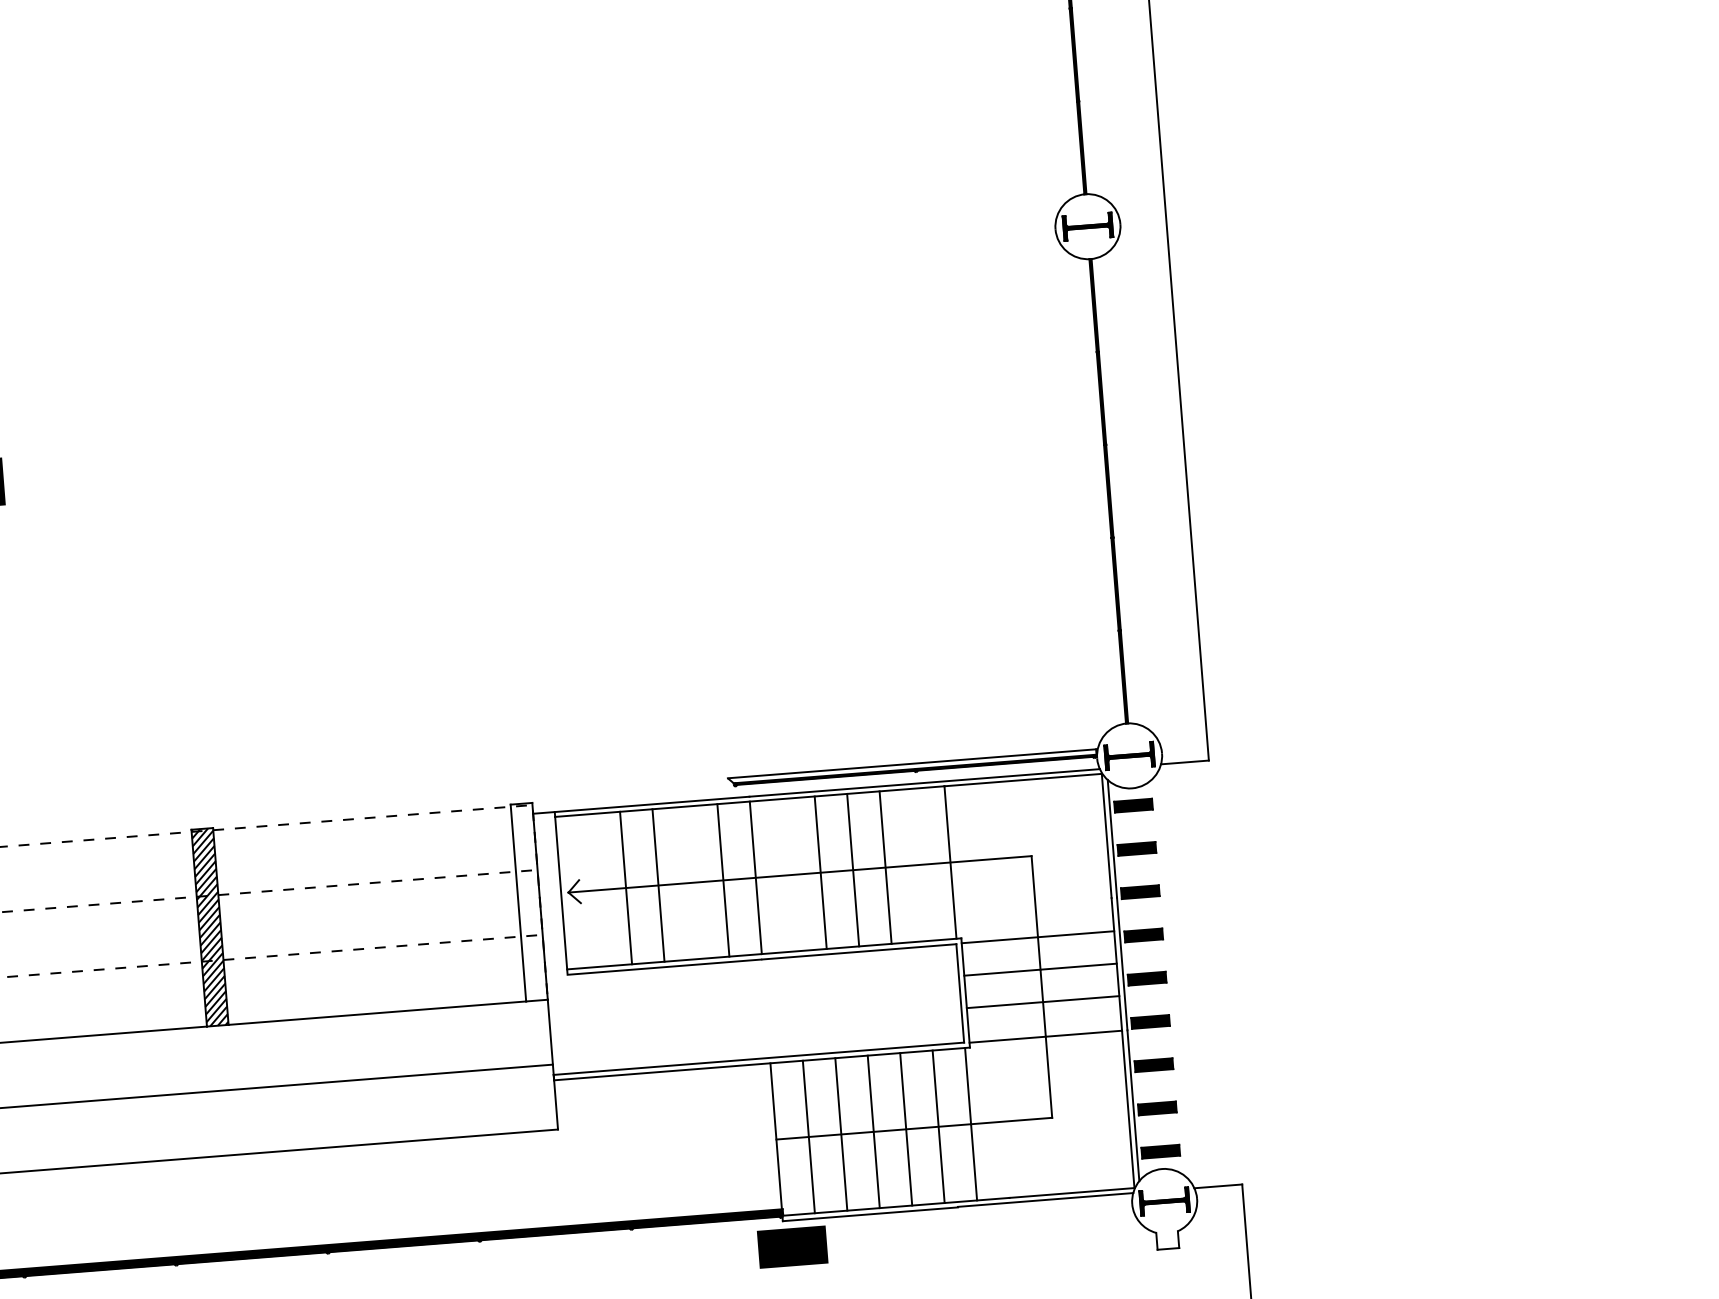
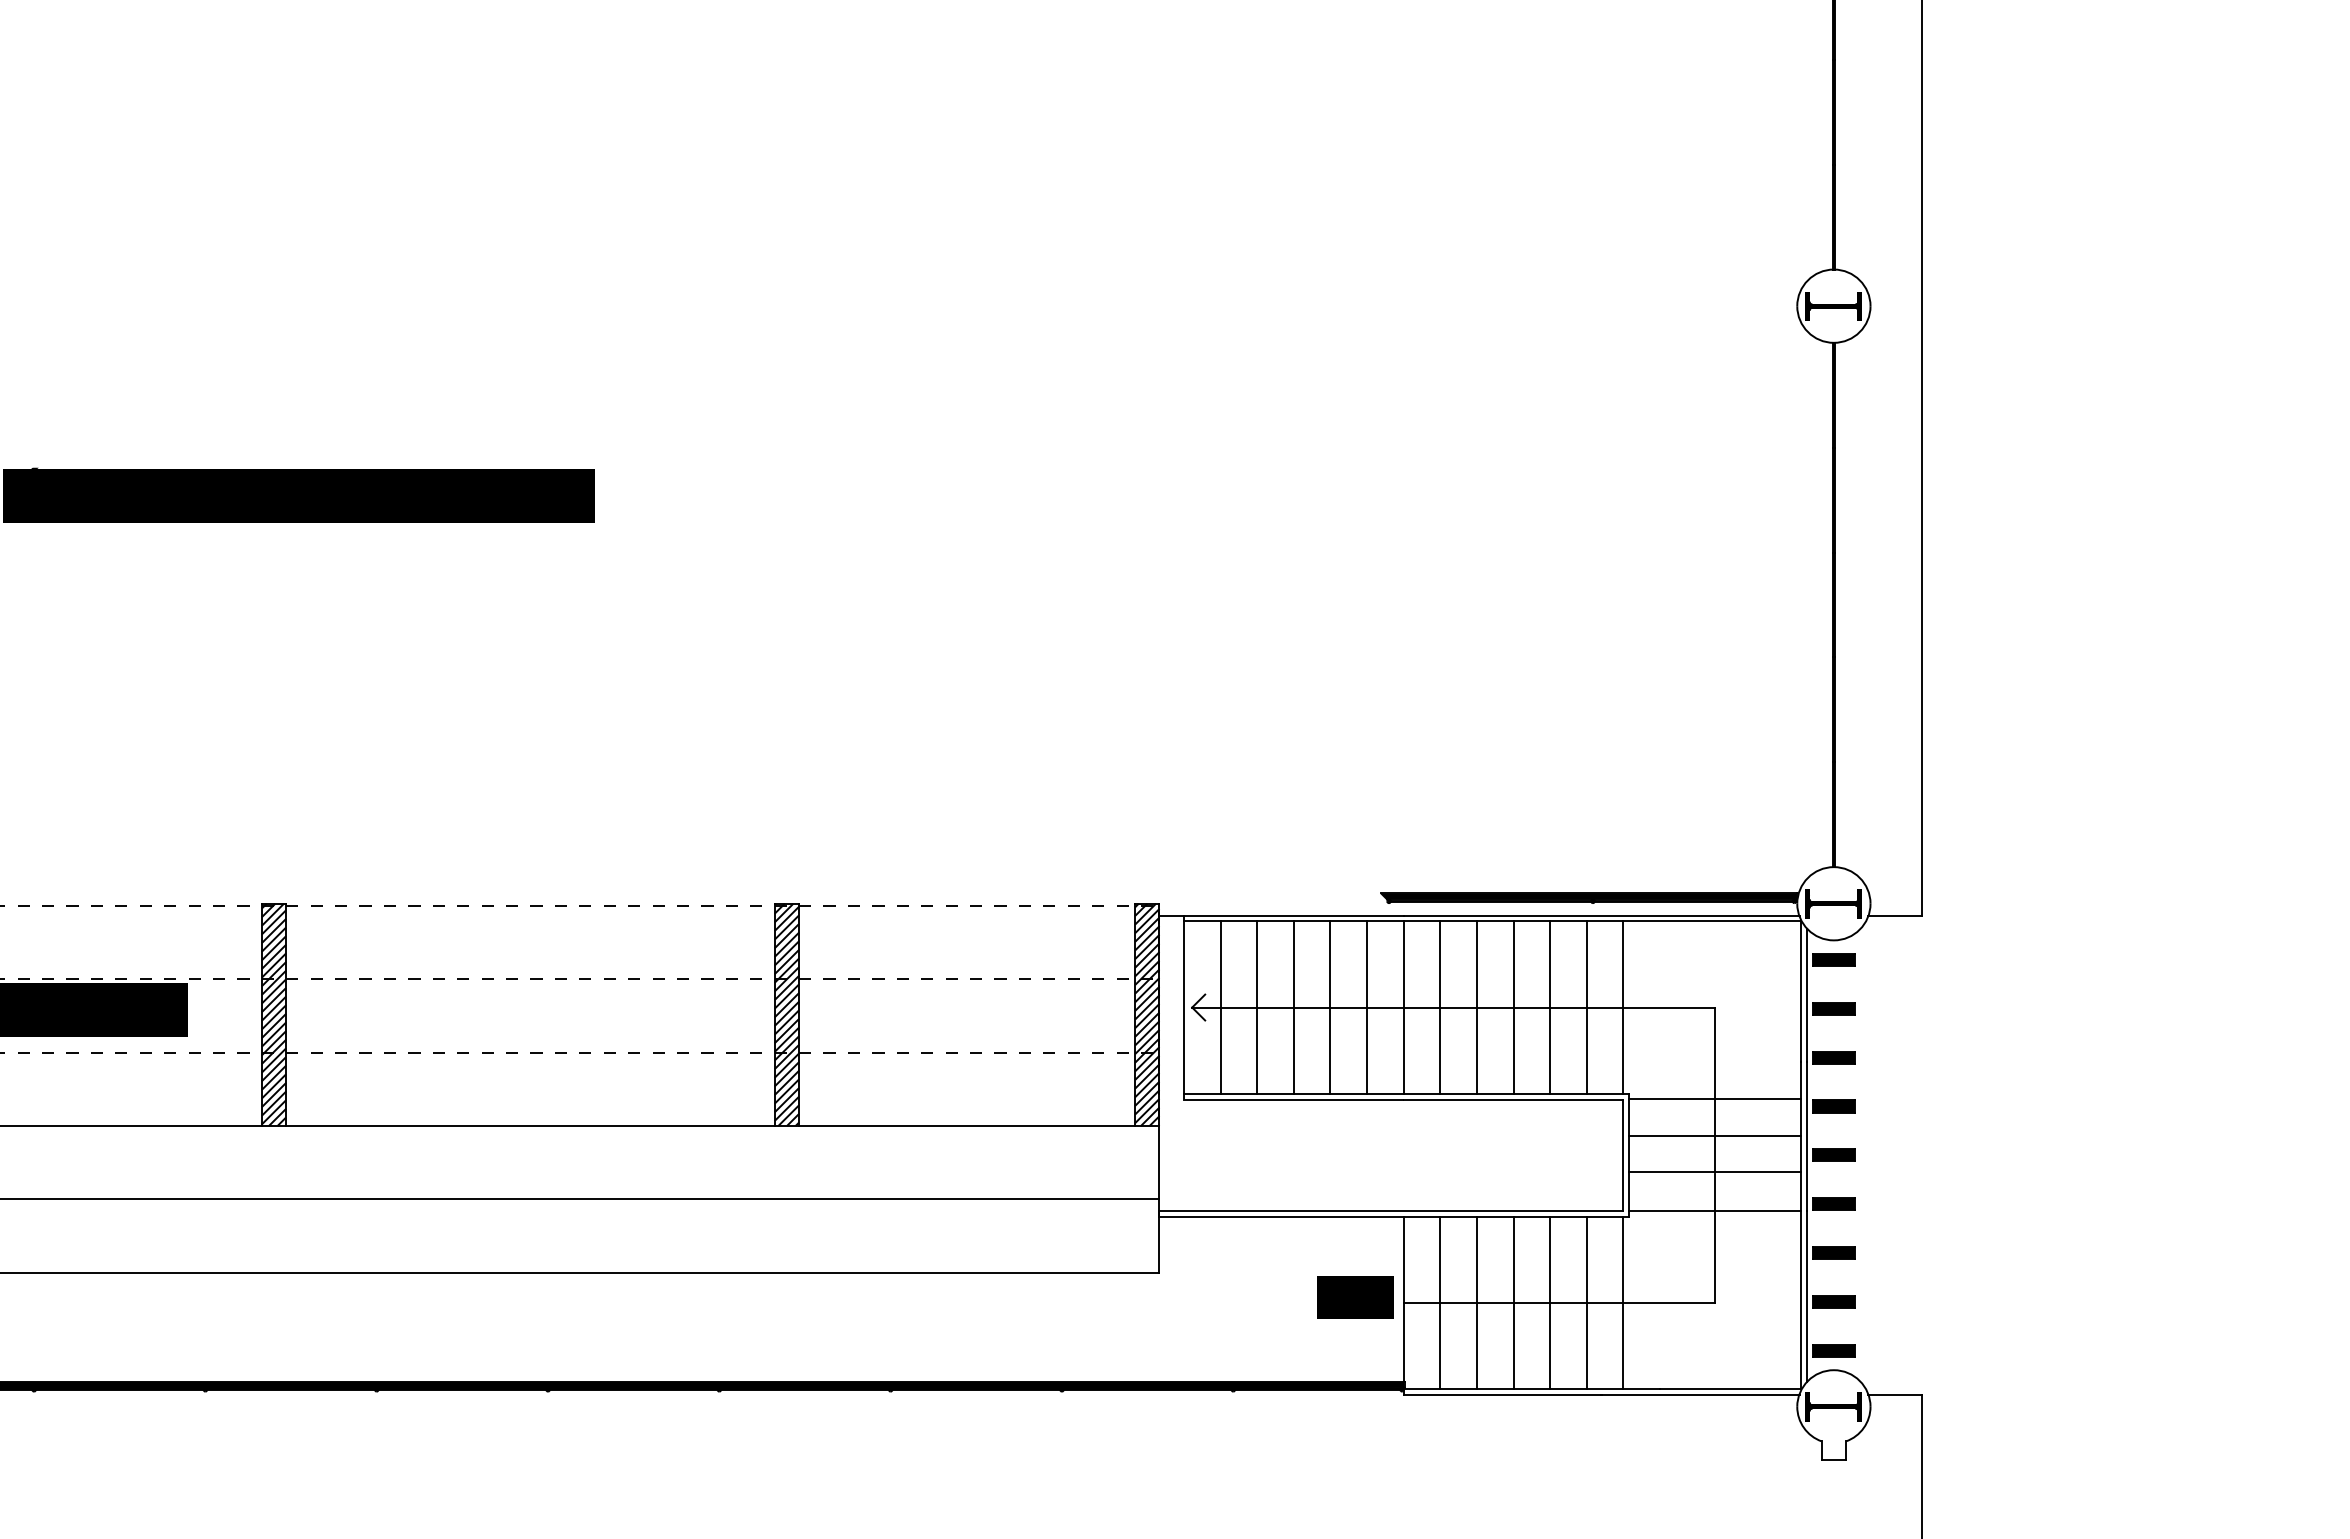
fill: (911, 766) -> (1588, 896), added
line: (917, 865) -> (1586, 1007), added
line: (788, 875) -> (1440, 1007), added
line: (691, 882) -> (1330, 1007), added
line: (593, 890) -> (1220, 1007), added
hatch: (529, 901) -> (1147, 1014), added
text: (792, 1247) -> (1355, 1297), moved

